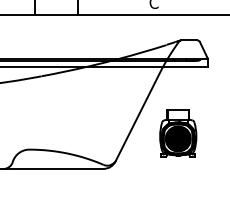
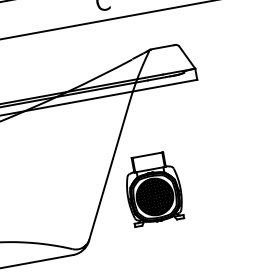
part: (178, 133) -> (153, 189), moved

